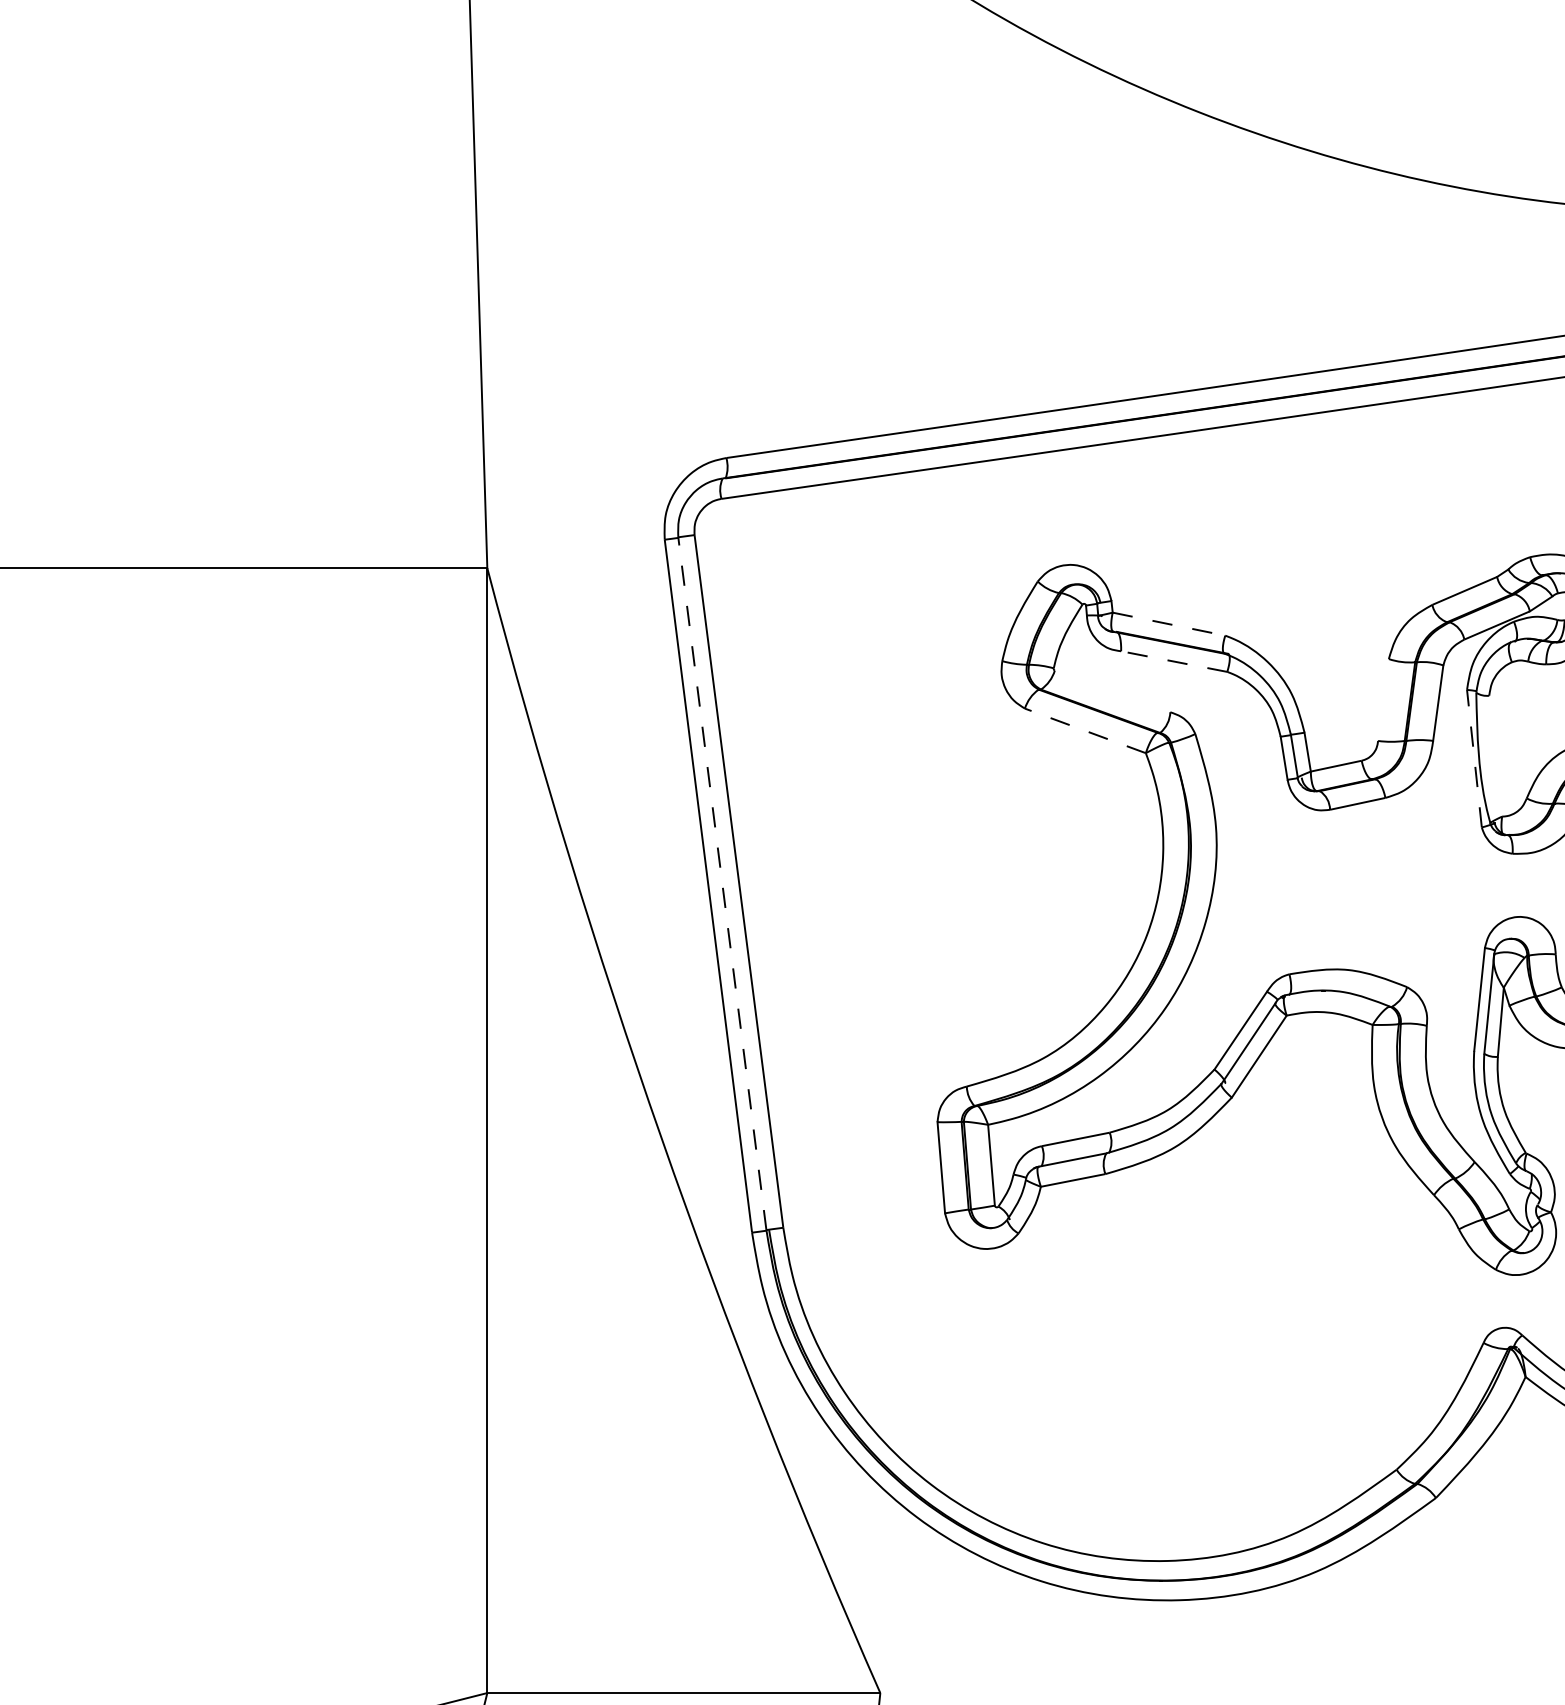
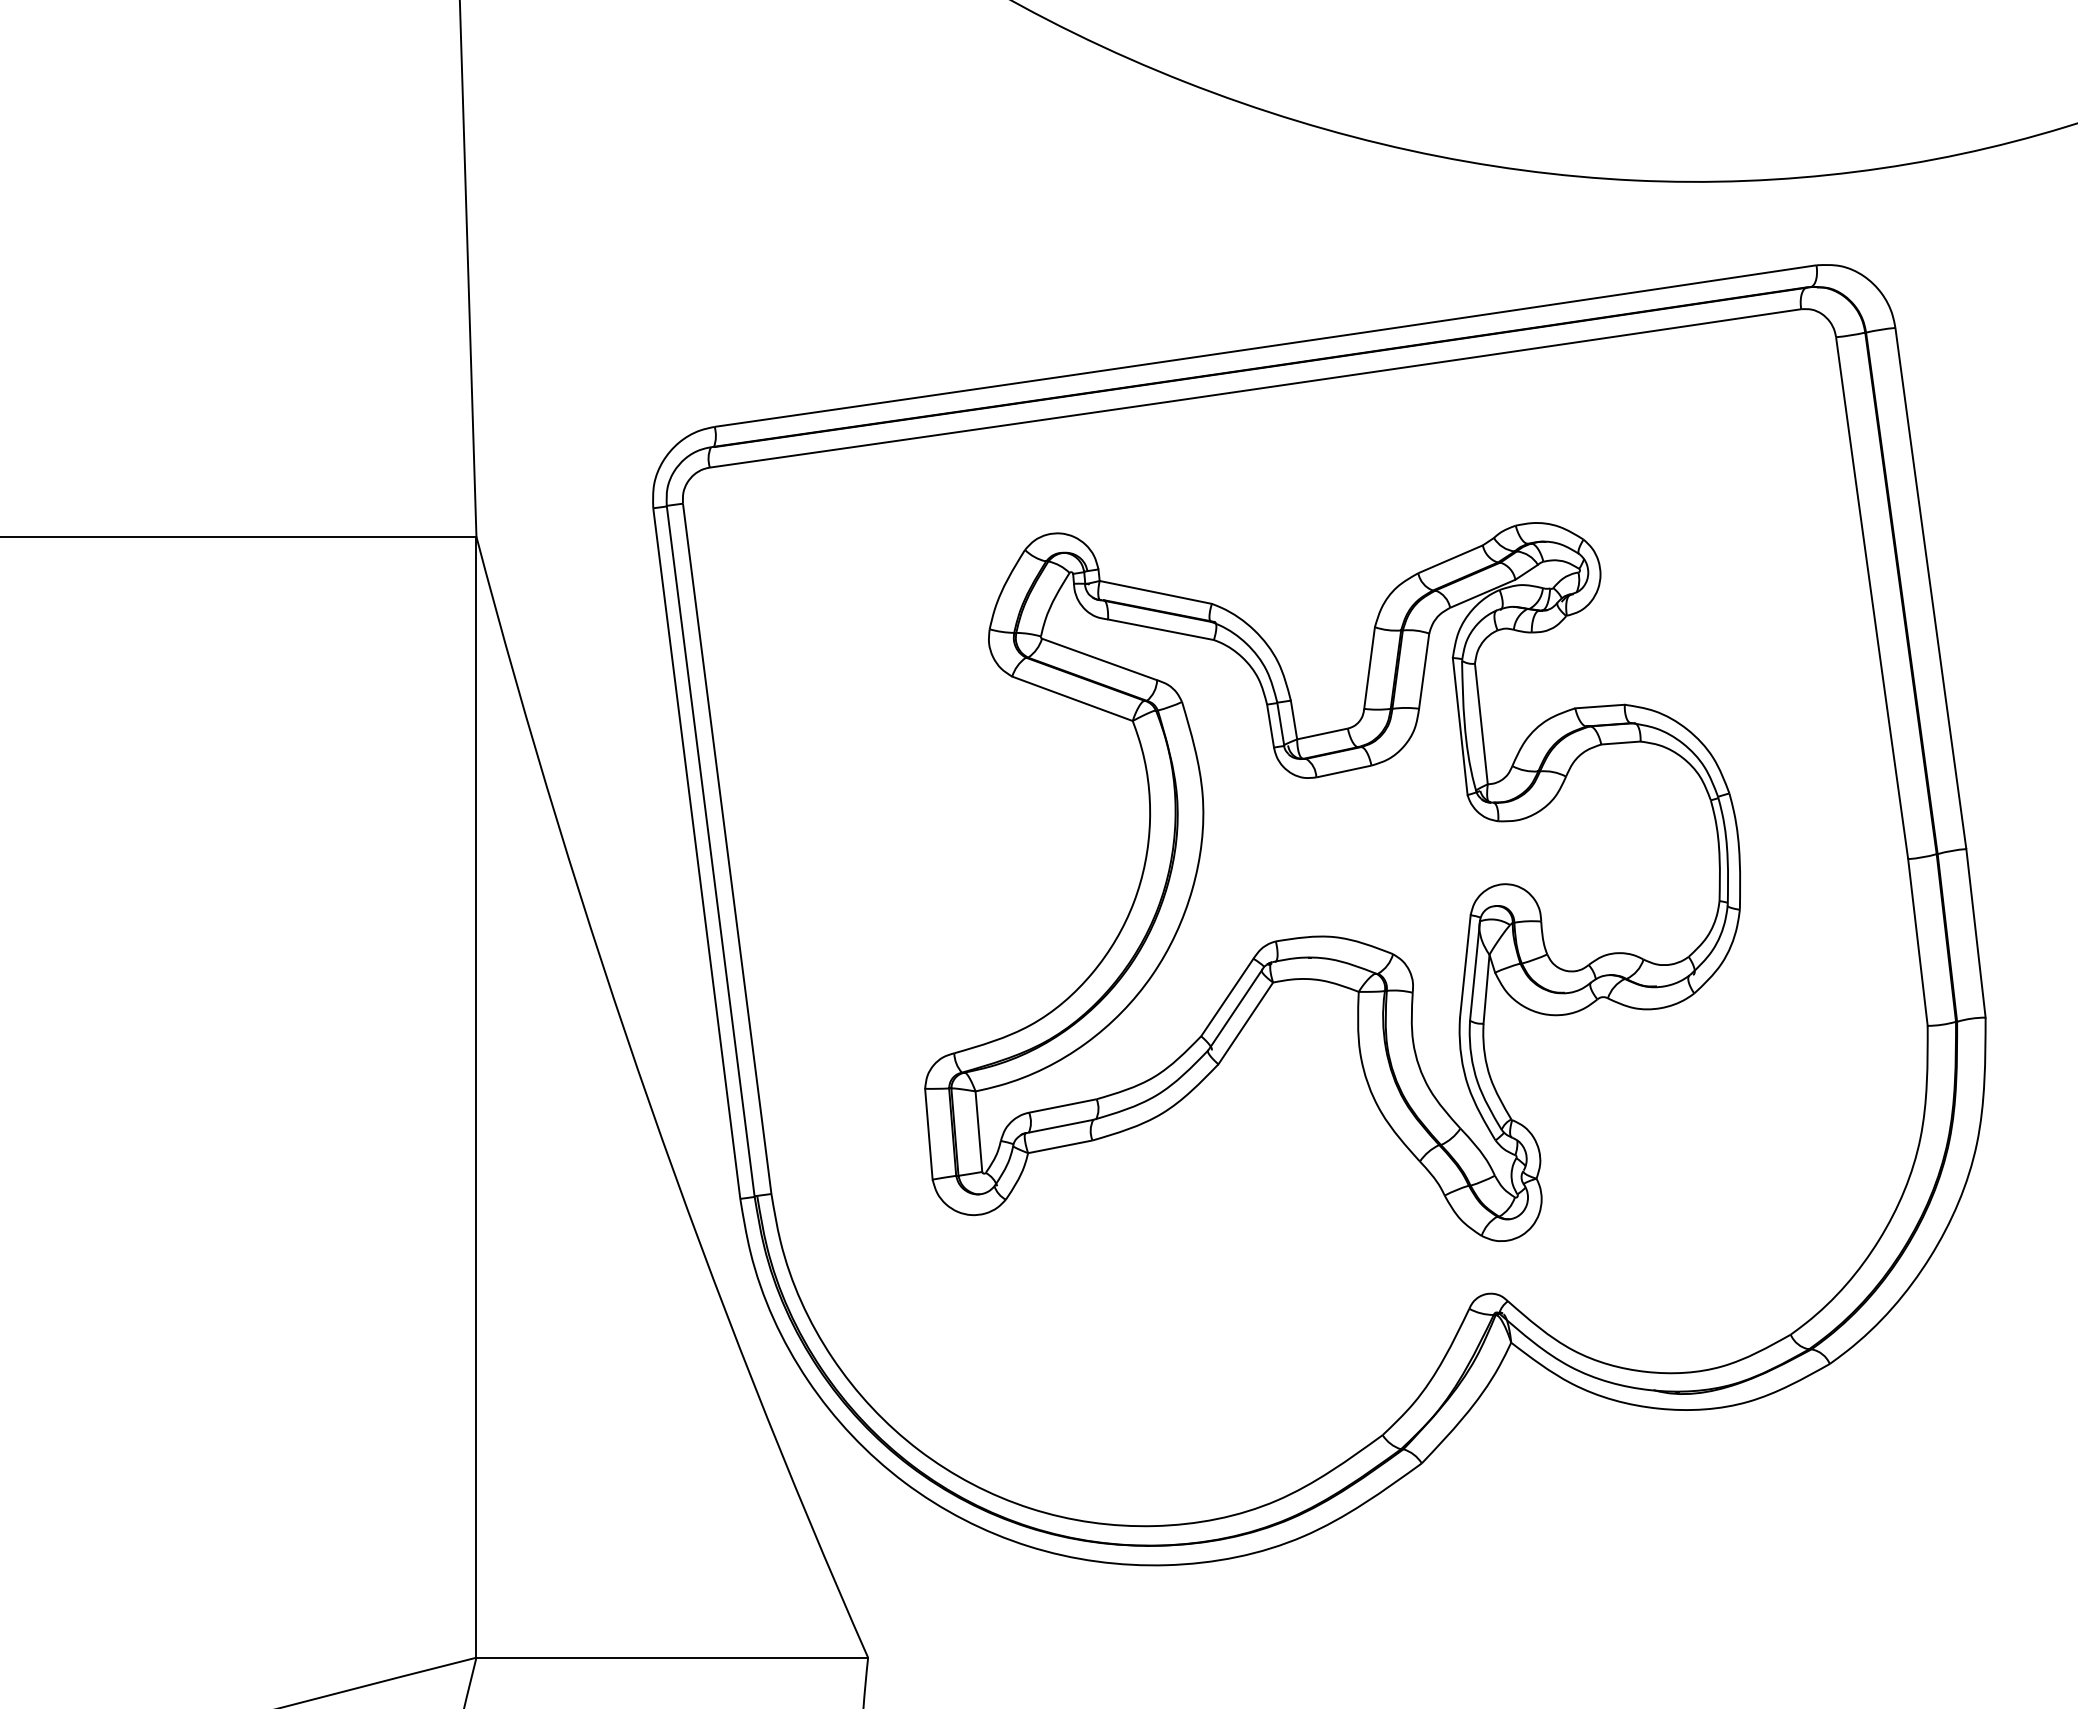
line: (1169, 624) -> (1156, 592), dashed -> solid
line: (1174, 661) -> (1161, 629), dashed -> solid
line: (1112, 691) -> (1099, 659), added
line: (1383, 699) -> (1369, 667), added
line: (1085, 730) -> (1072, 698), dashed -> solid
line: (1494, 755) -> (1480, 723), added
line: (1474, 758) -> (1460, 726), dashed -> solid
line: (722, 883) -> (710, 850), dashed -> solid

